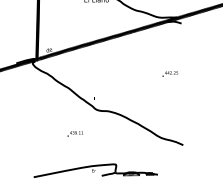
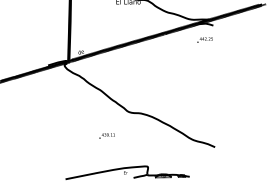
text: (169, 73) -> (204, 39), moved

